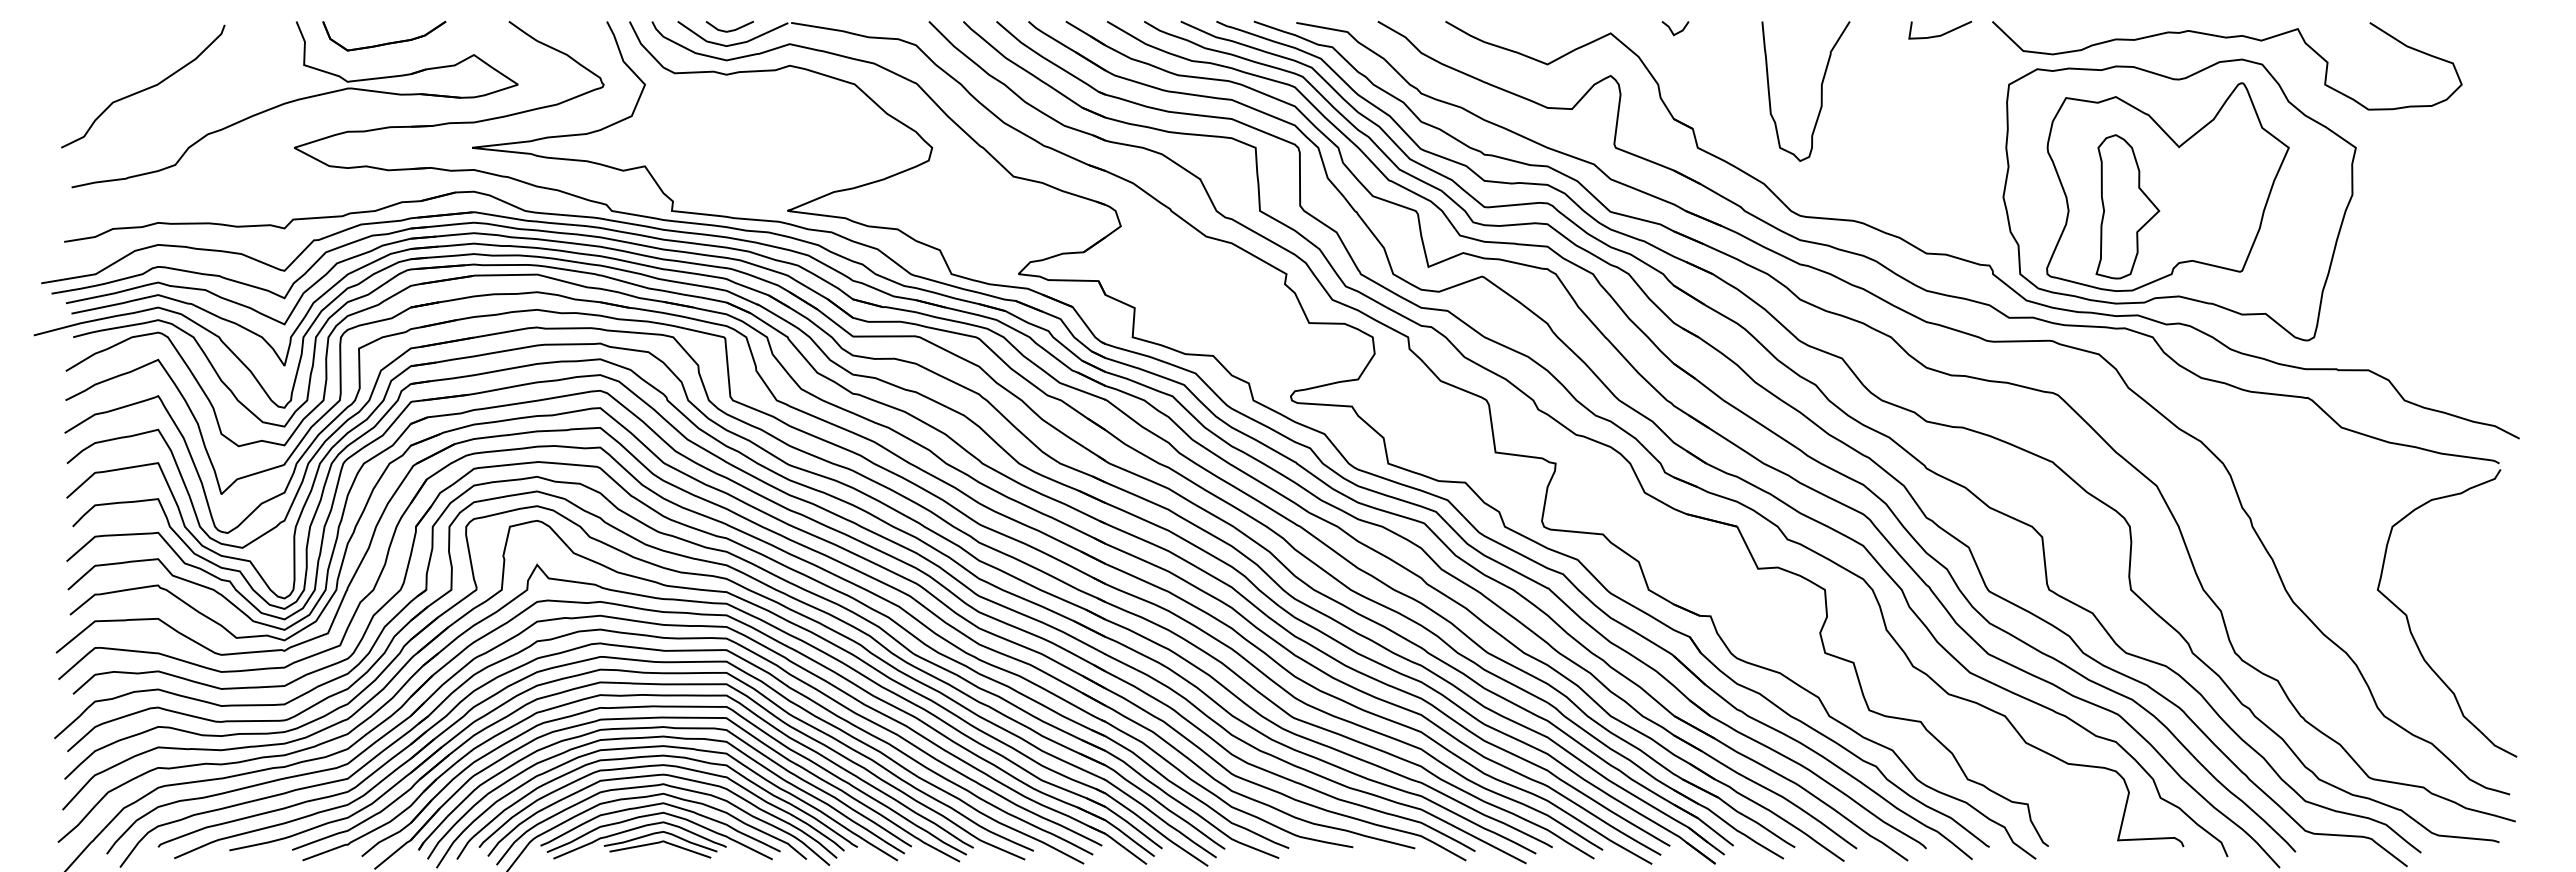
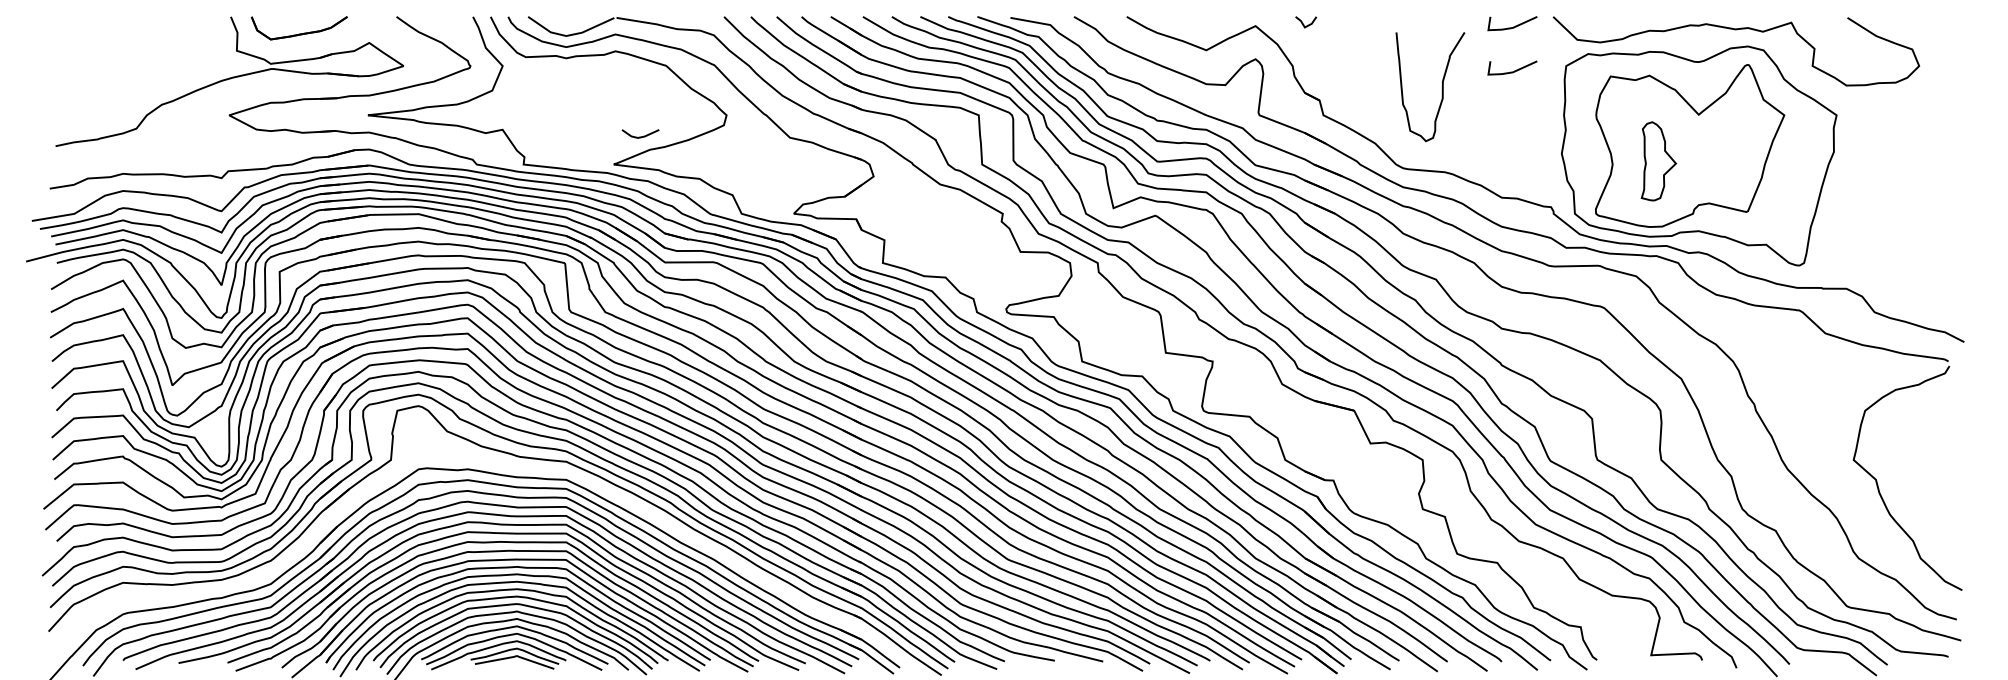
line: (731, 29) -> (641, 136), moved
curve: (145, 88) -> (113, 69), removed
line: (1942, 90) -> (1514, 70), added
curve: (1820, 91) -> (1441, 86), moved
part: (2127, 206) -> (1658, 161), size x0.7
part: (628, 594) -> (489, 463), removed

